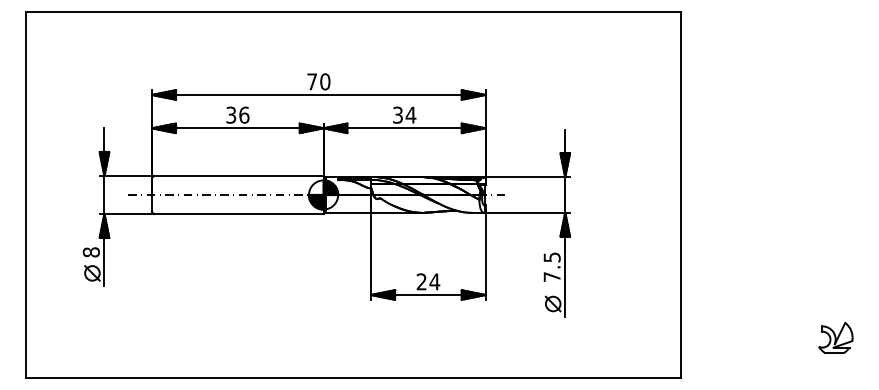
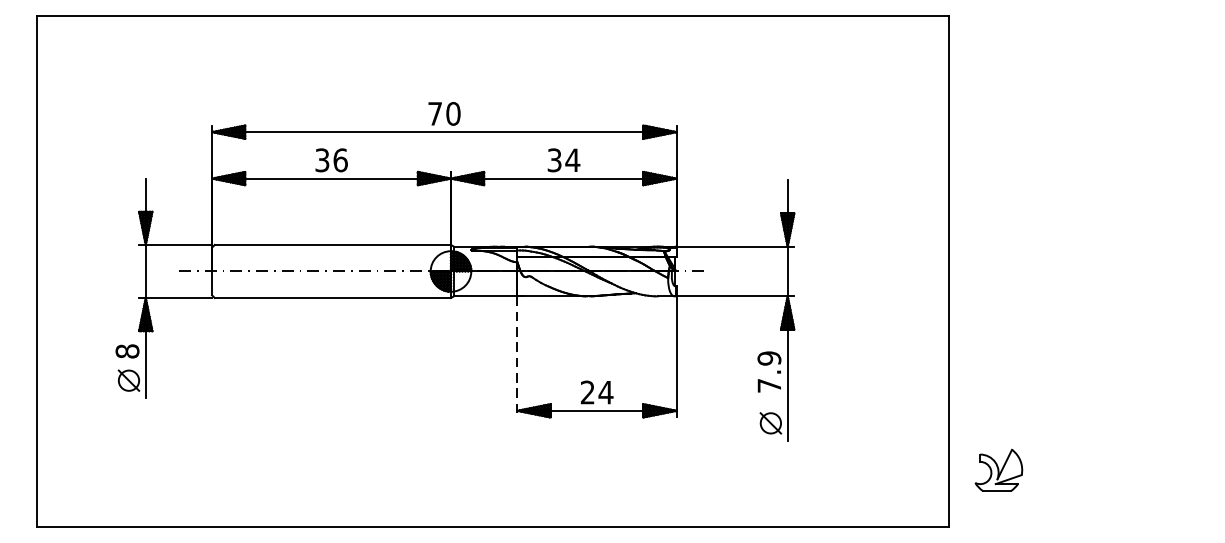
line: (371, 256) -> (517, 357), solid -> dashed
text: (551, 257) -> (768, 358), 7.5 -> 7.9
part: (835, 337) -> (998, 470), moved

